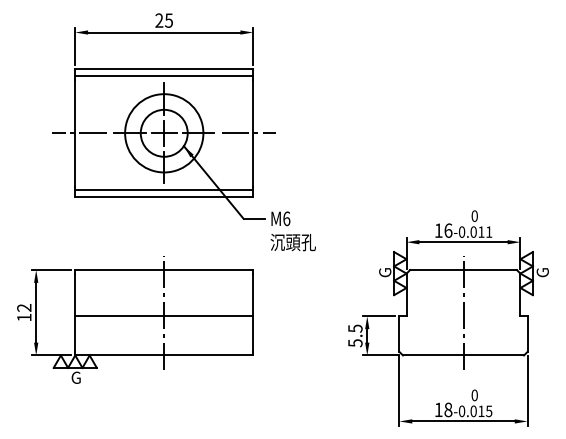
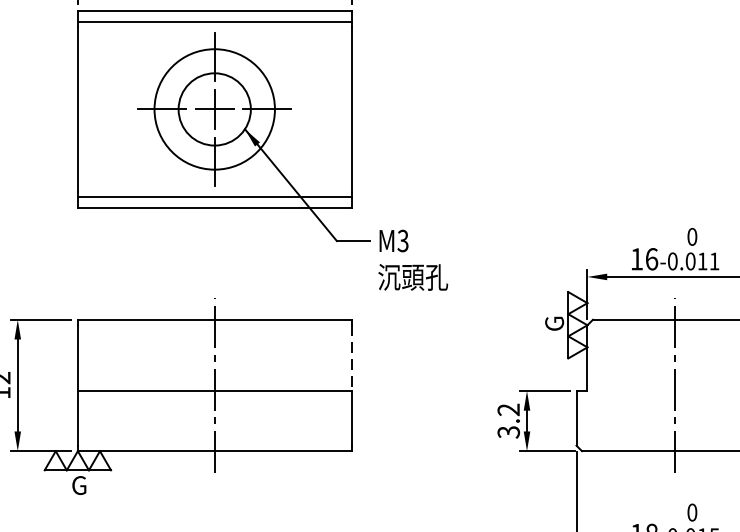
line: (79, 133) -> (84, 109), removed
line: (249, 133) -> (345, 109), removed
text: (286, 218) -> (402, 240), M6 -> M3
line: (253, 295) -> (352, 358), solid -> dashed
text: (355, 335) -> (508, 420), 5.5 -> 3.2

